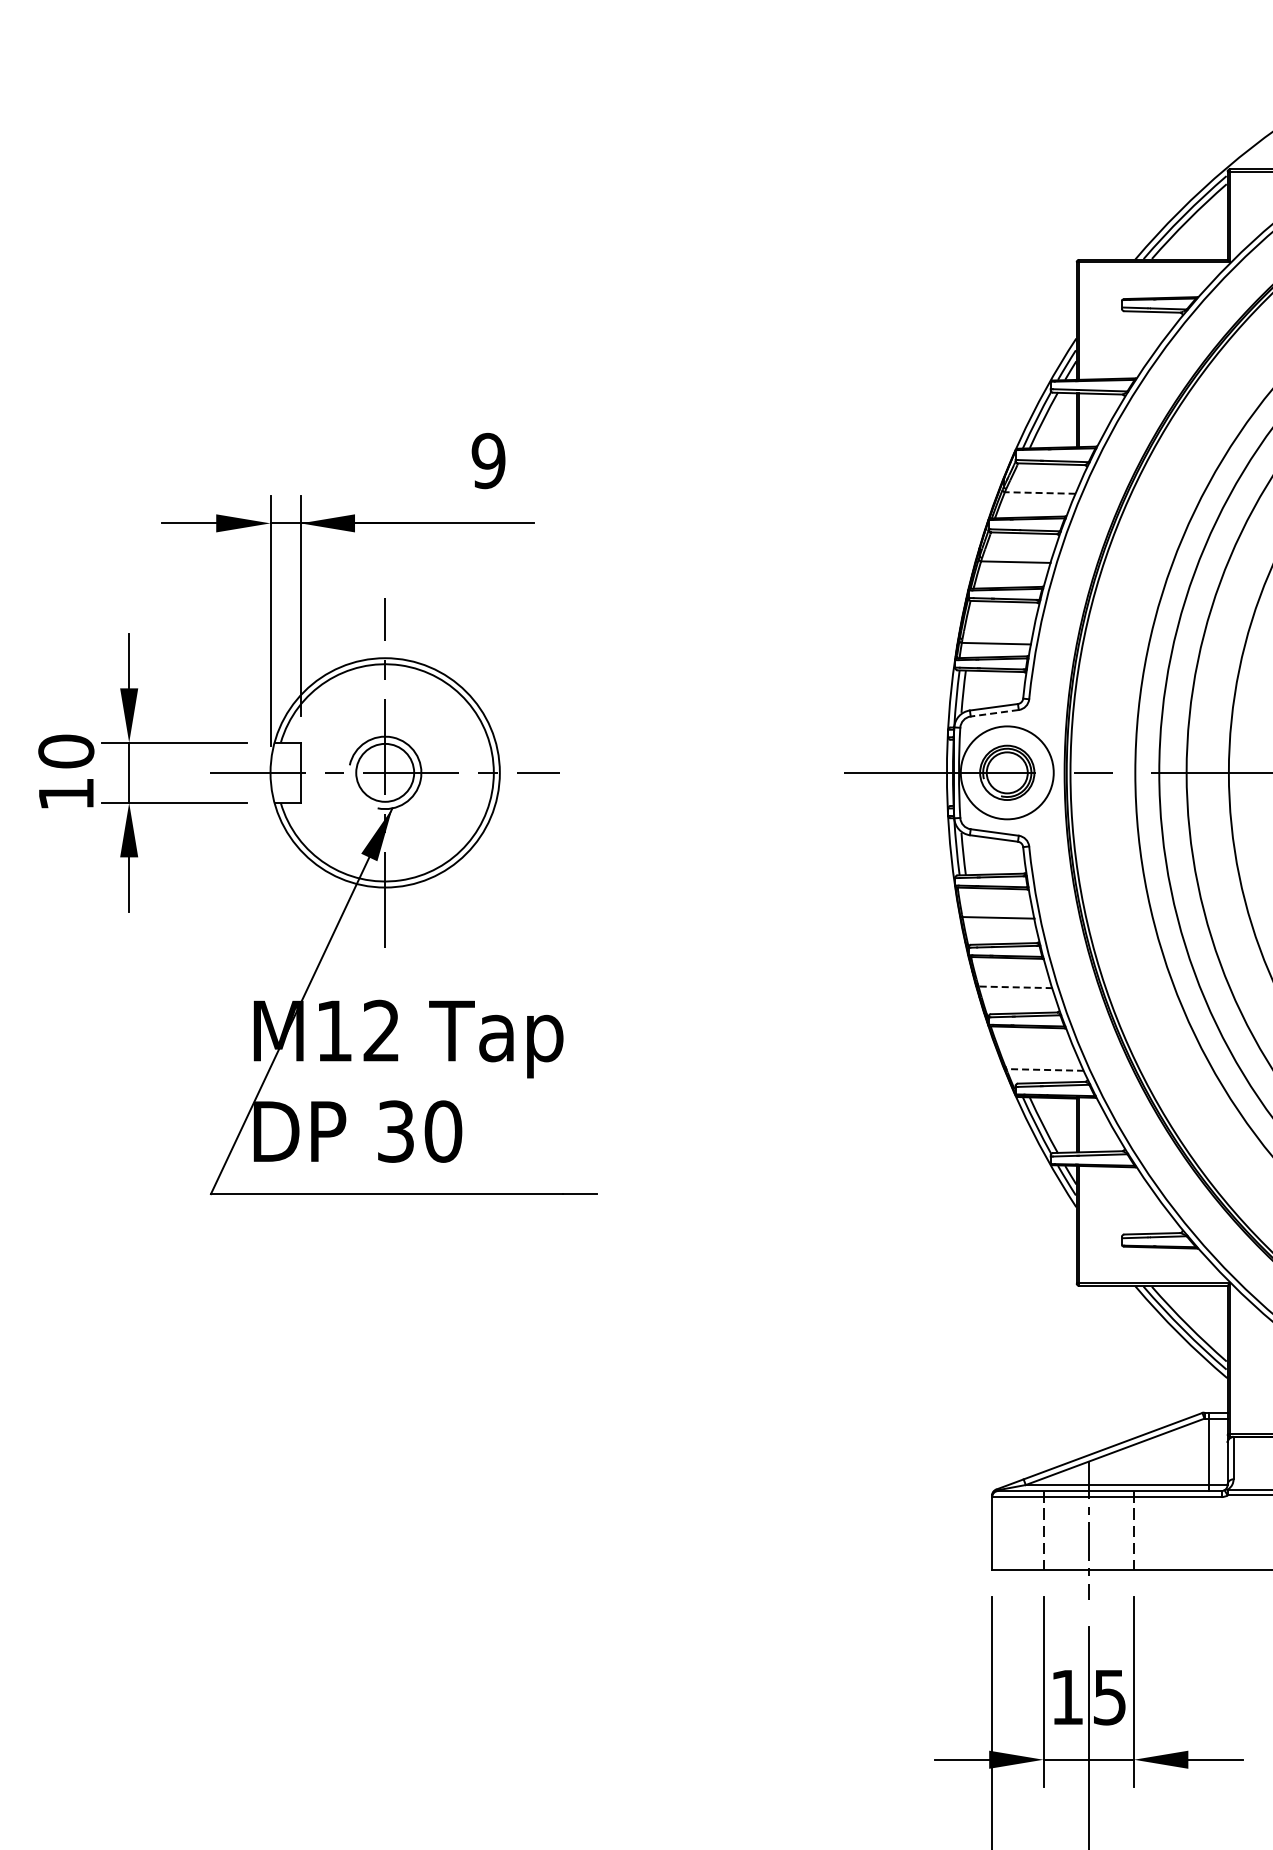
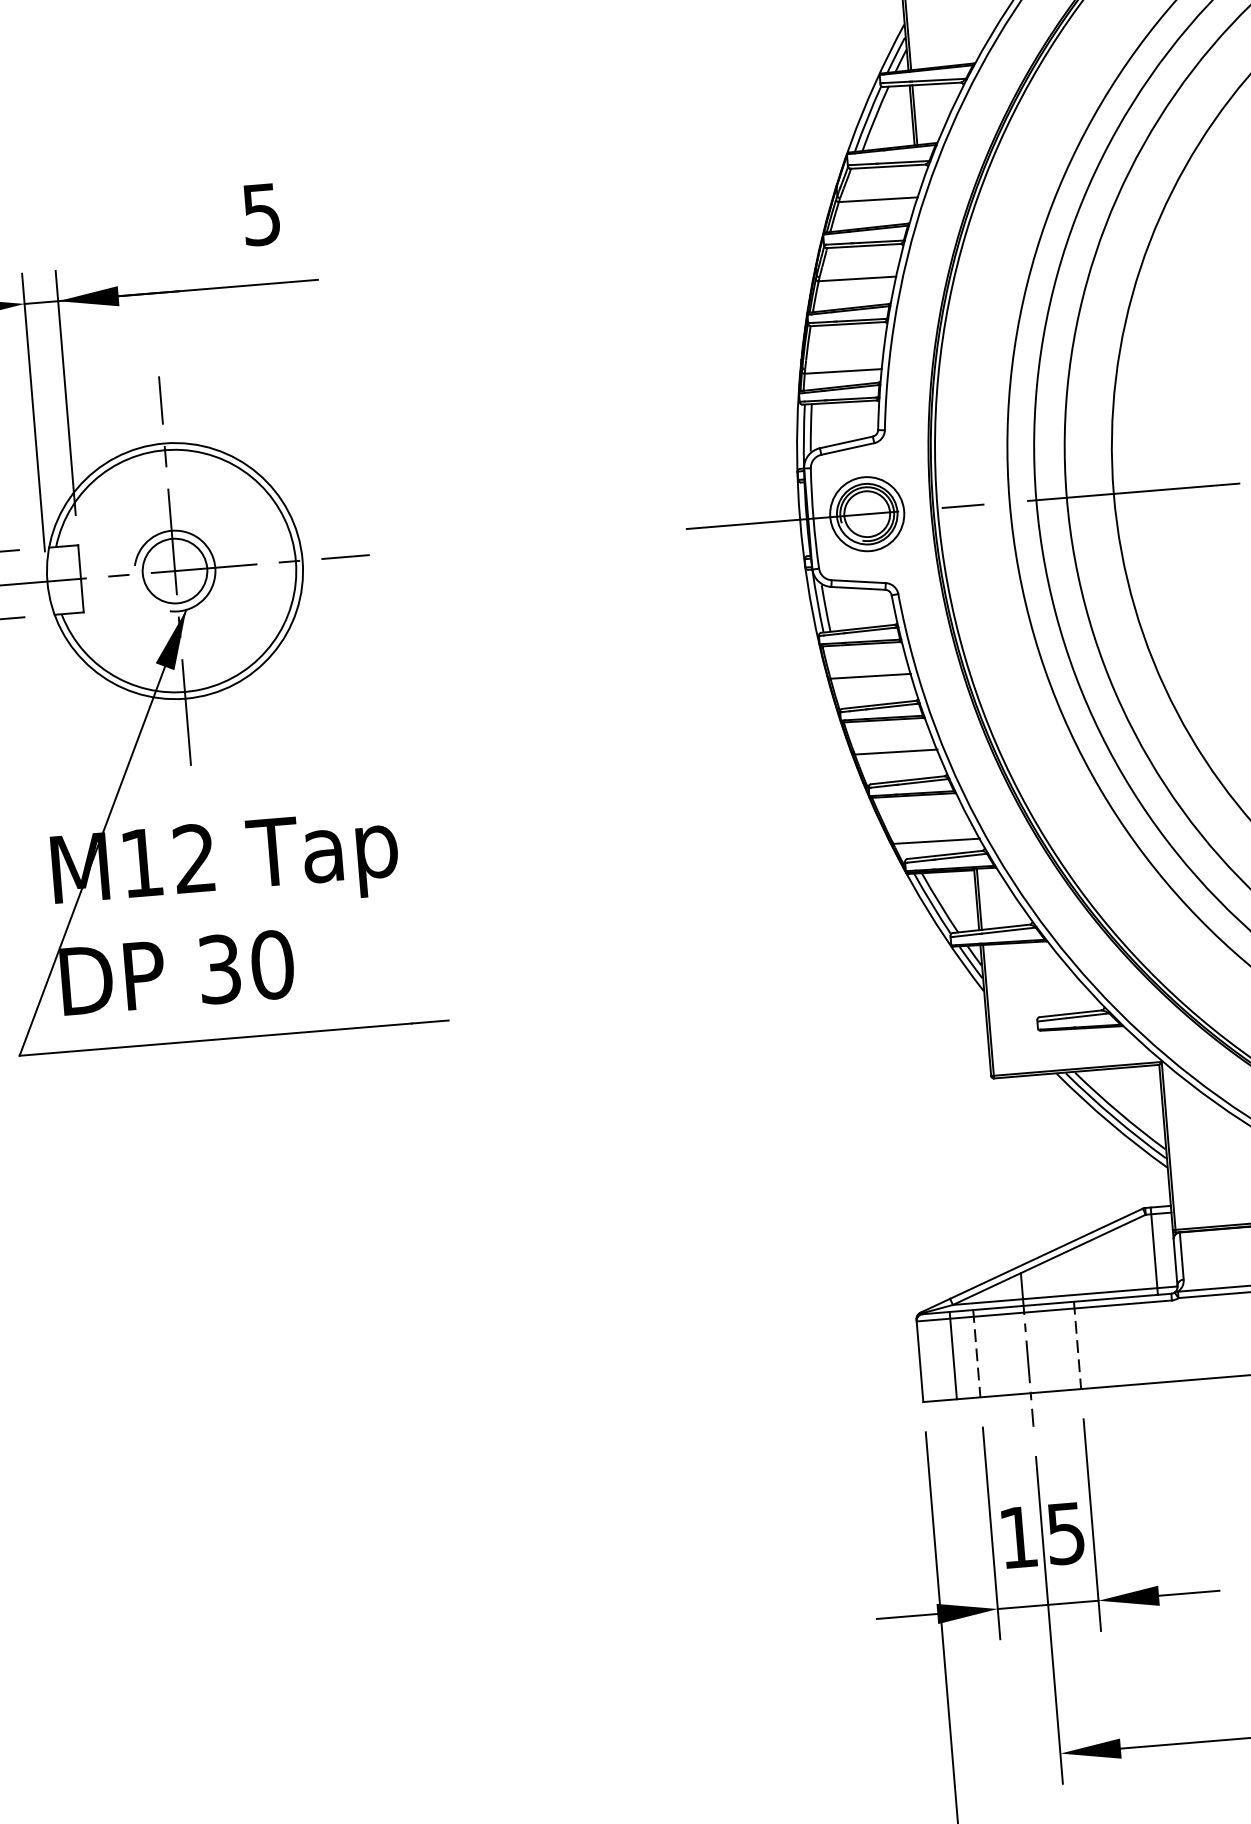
text: (488, 460) -> (261, 214), 9 -> 5
line: (1039, 492) -> (877, 199), dashed -> solid
line: (994, 713) -> (847, 449), dashed -> solid
circle: (1007, 772) -> (867, 513), size x0.71
line: (1015, 987) -> (896, 752), dashed -> solid
line: (1045, 1069) -> (936, 840), dashed -> solid
line: (1022, 1530) -> (953, 1355), added

